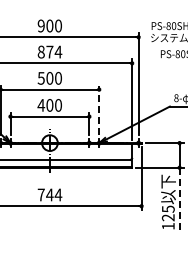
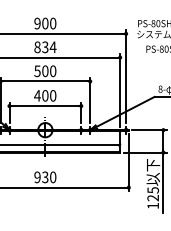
text: (49, 51) -> (44, 46), 874 -> 834
line: (99, 110) -> (90, 100), dashed -> solid
text: (49, 194) -> (44, 176), 744 -> 930
line: (179, 201) -> (163, 183), dashed -> solid

